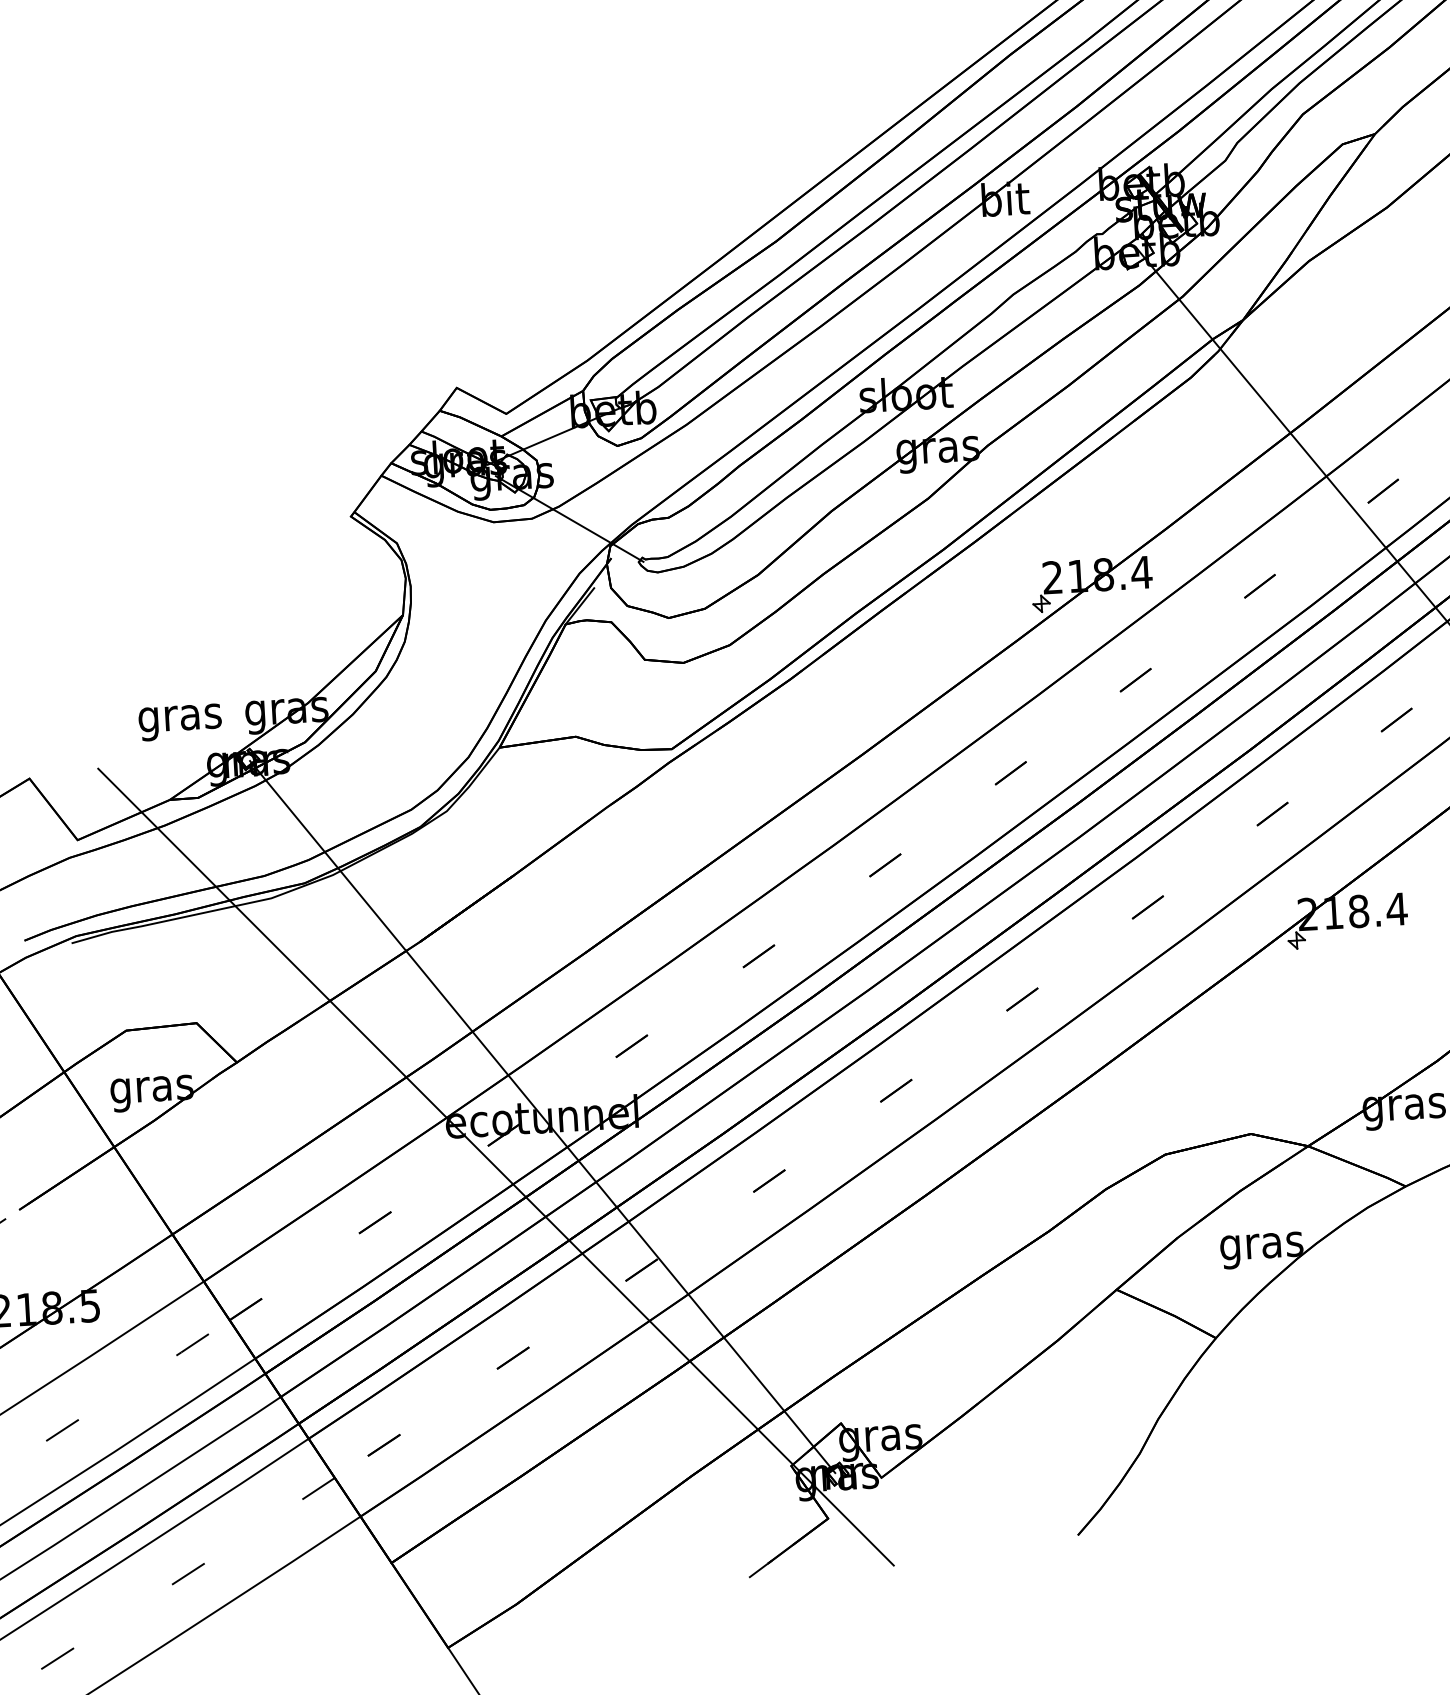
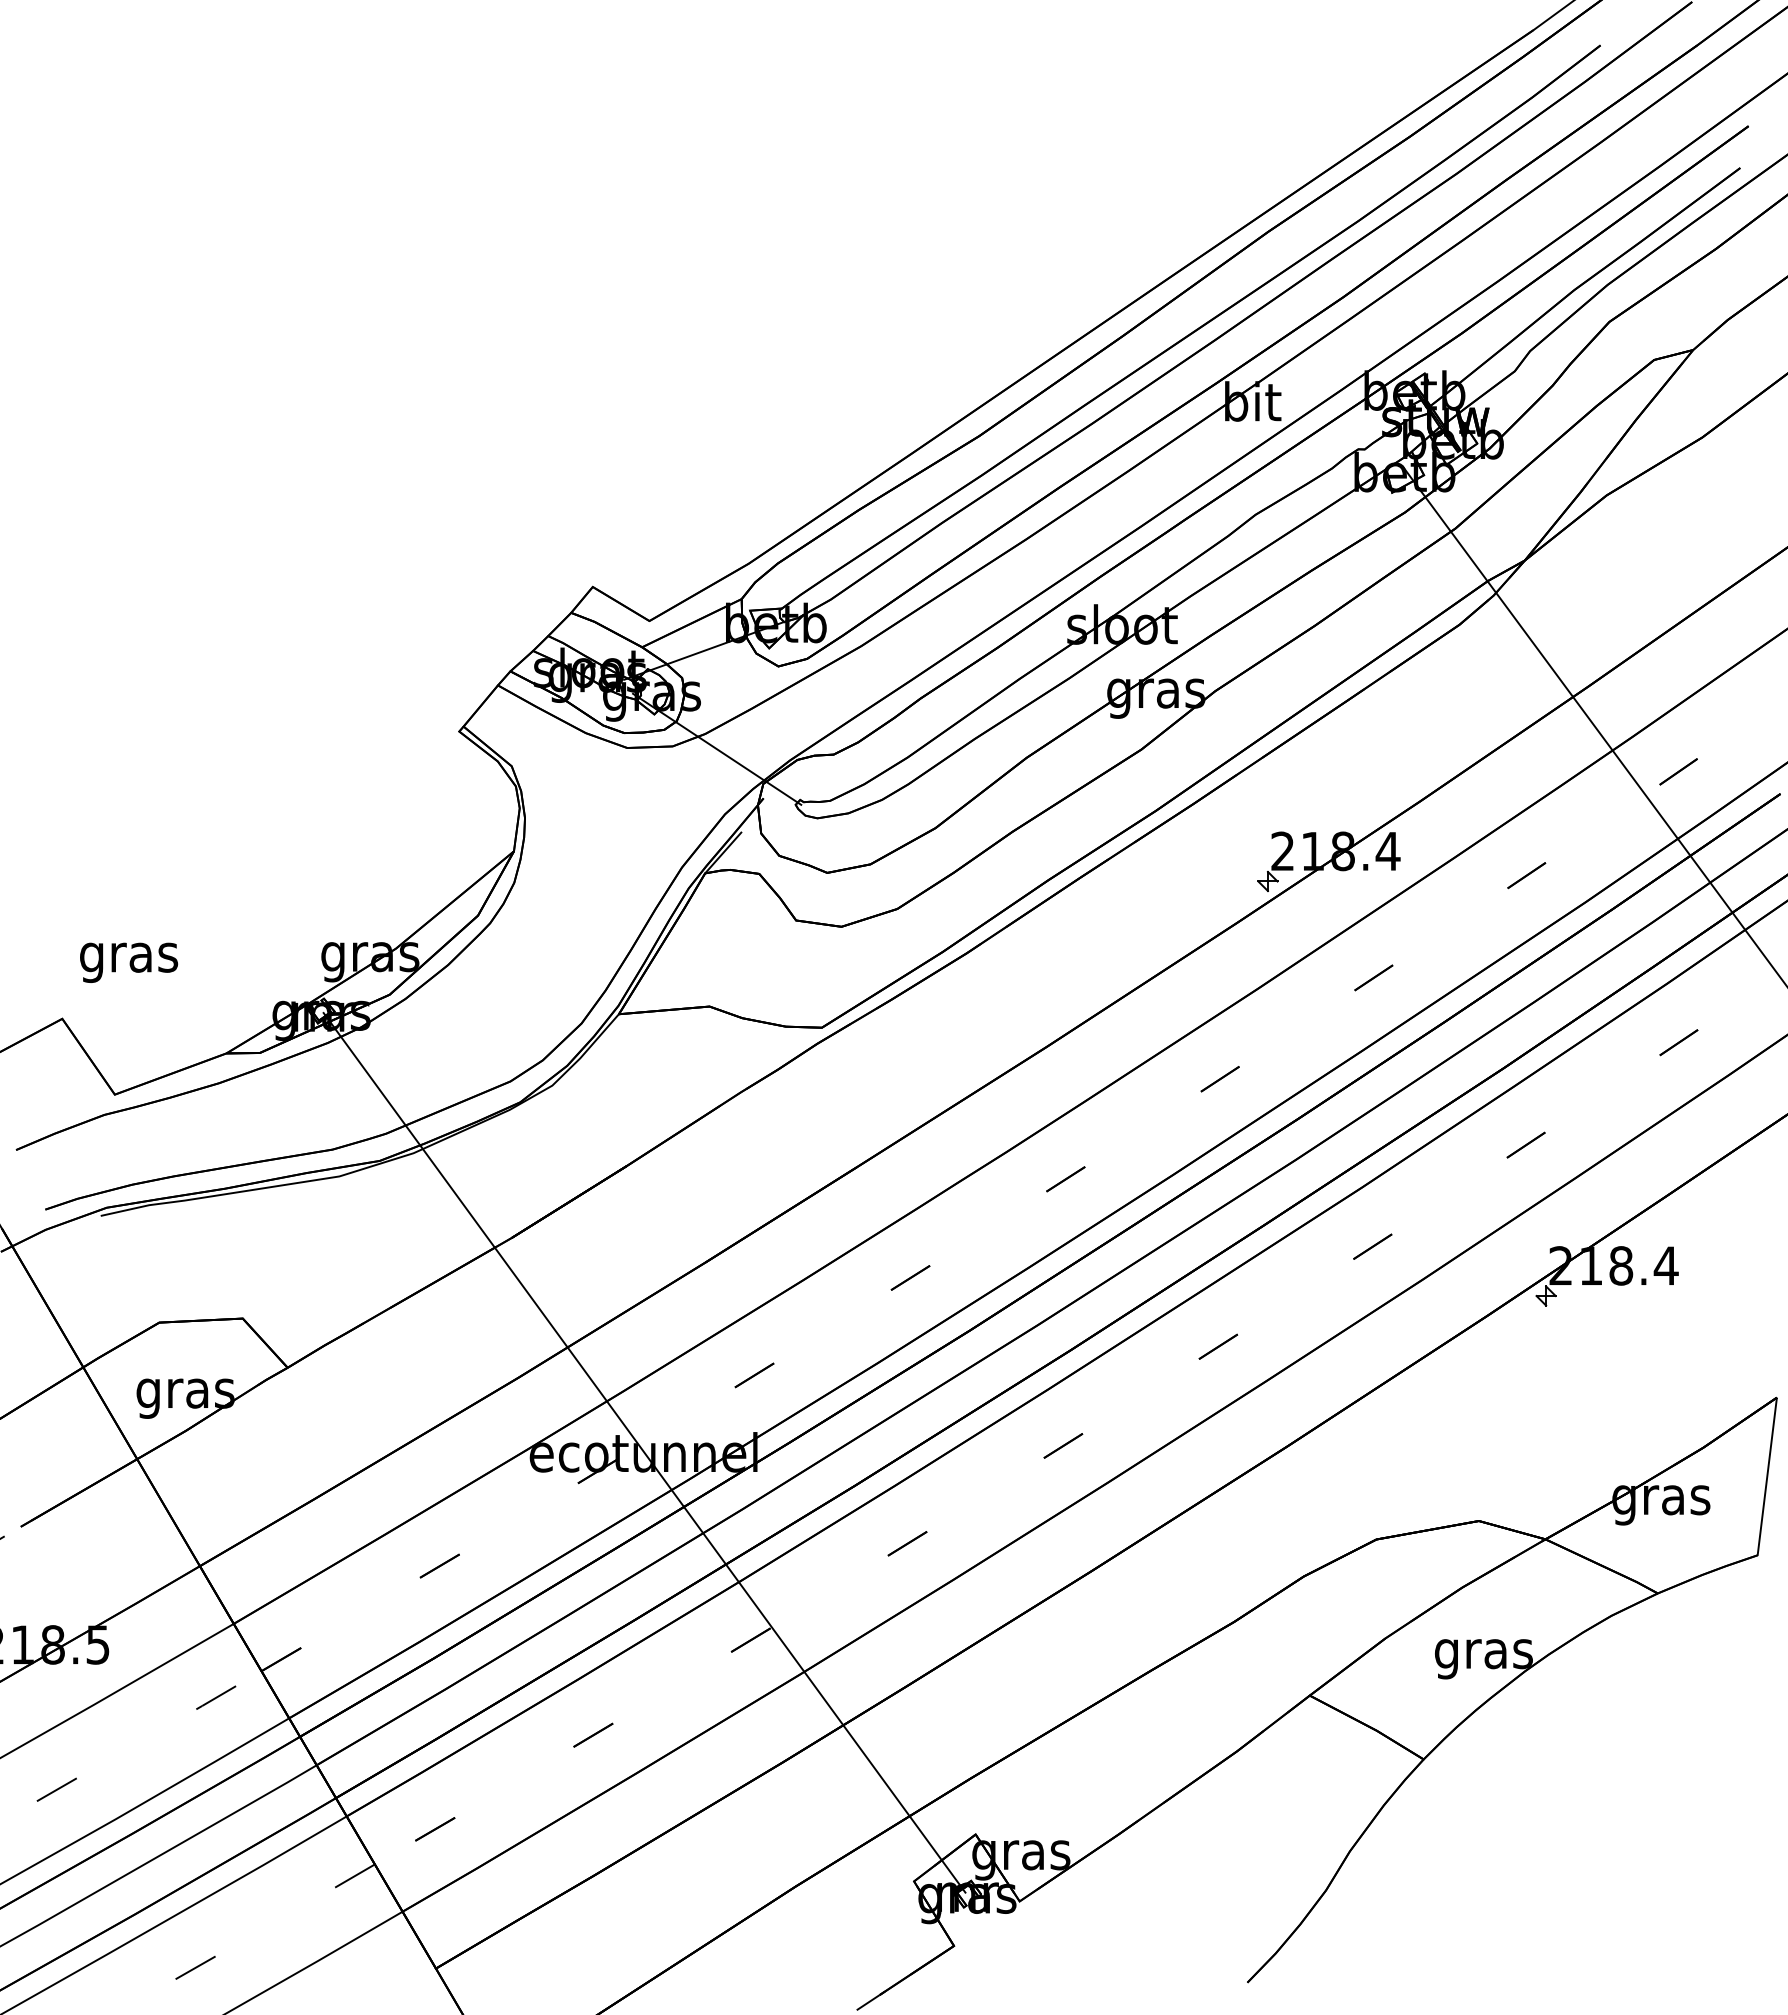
text: (180, 722) -> (129, 962), moved
line: (496, 1166) -> (586, 1508), removed

